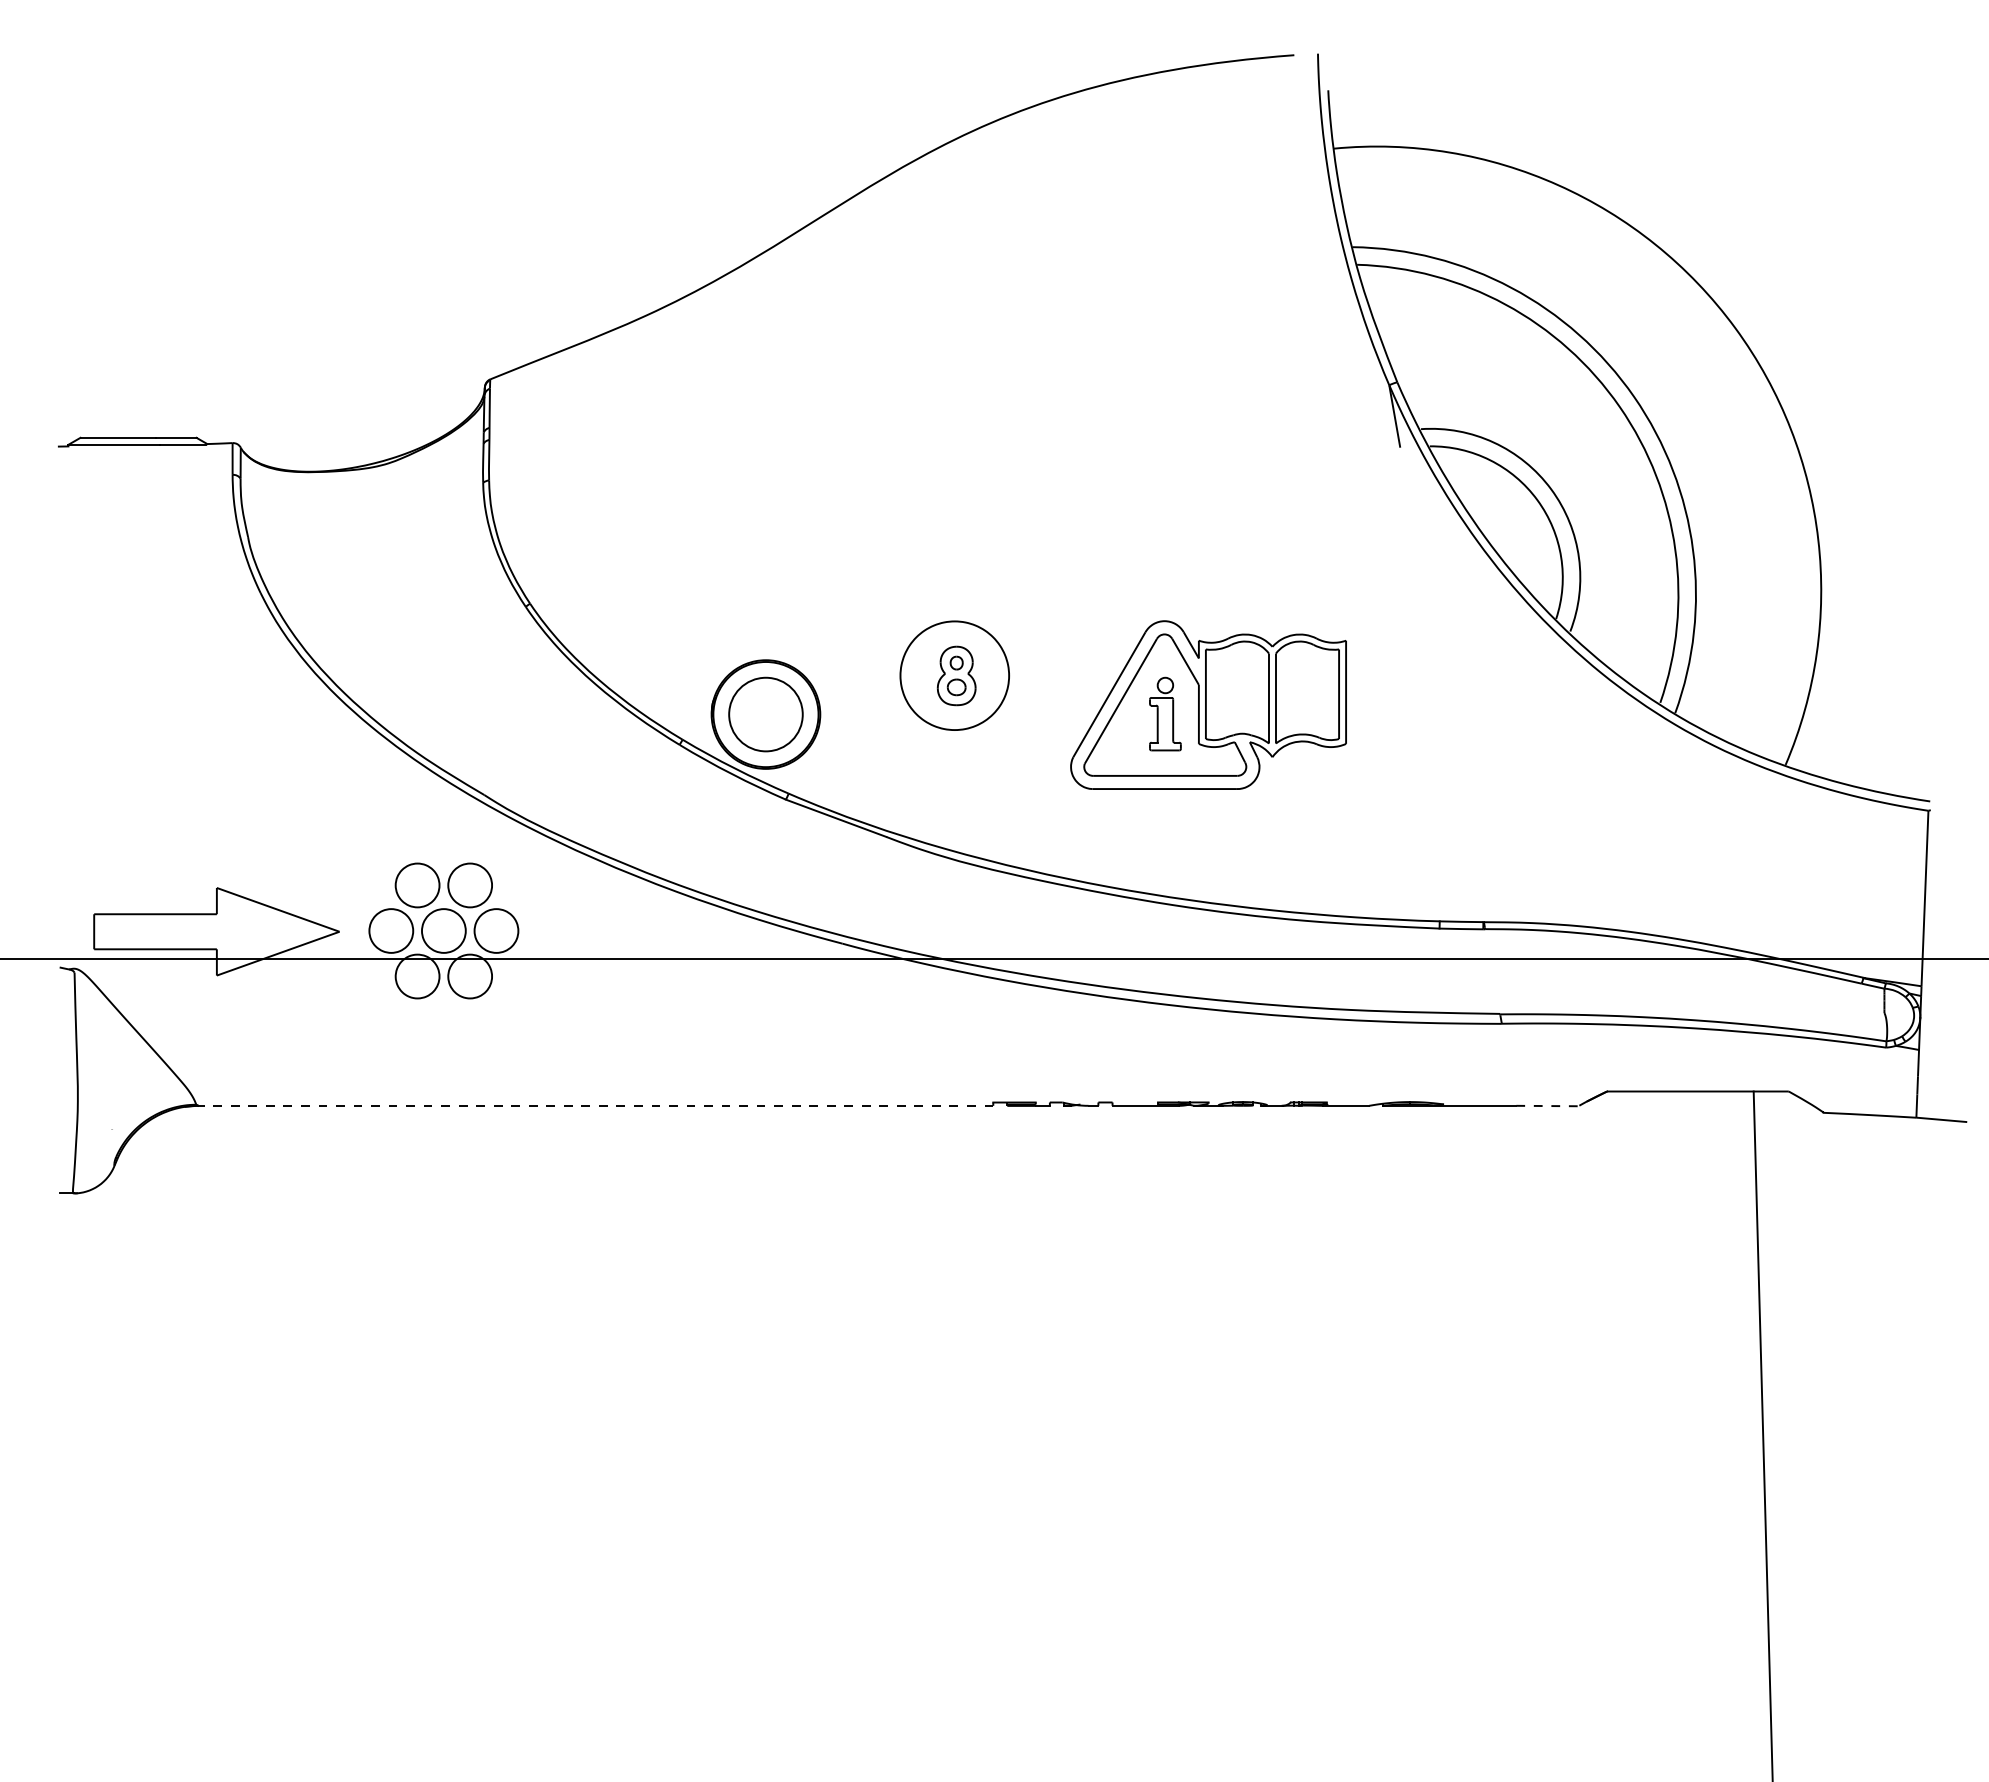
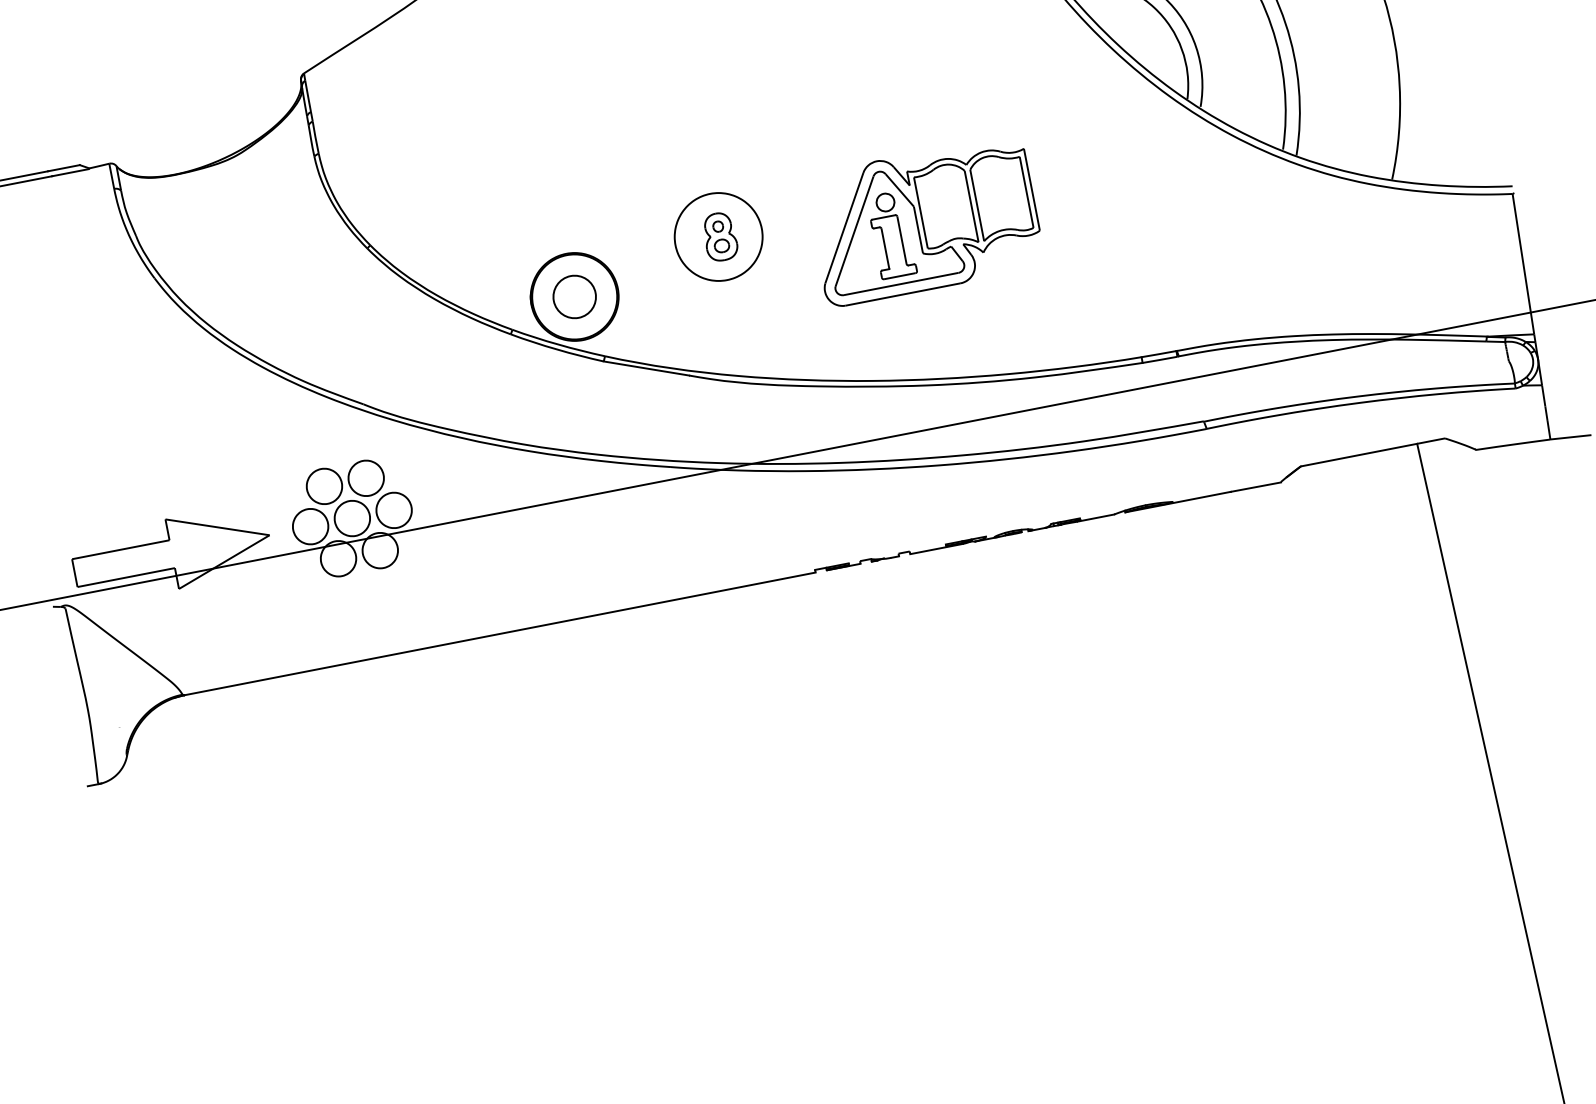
part: (1165, 713) -> (891, 234), size x1.43
circle: (765, 714) -> (574, 296), size x0.71
line: (595, 1105) -> (499, 633), dashed -> solid
line: (1547, 1106) -> (1255, 487), dashed -> solid

